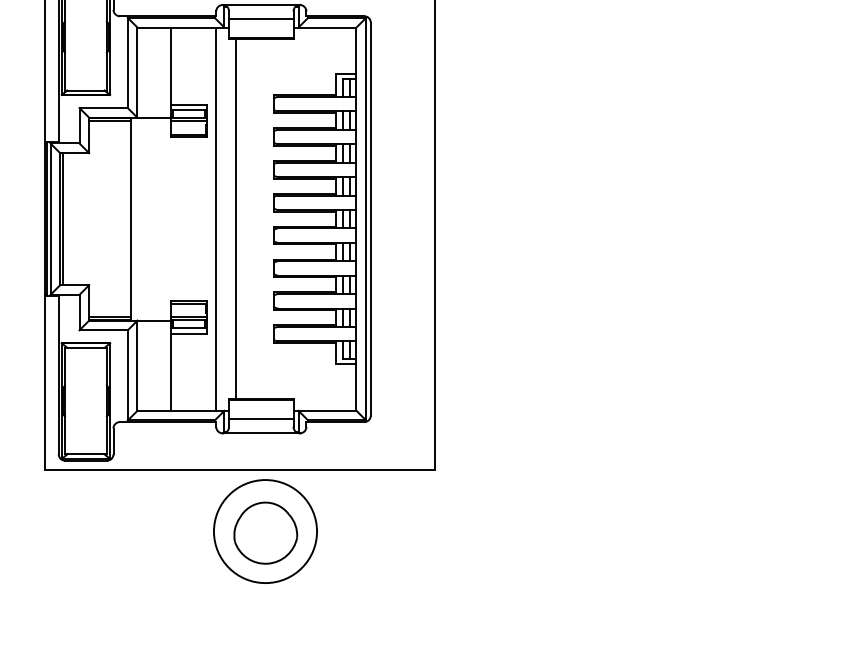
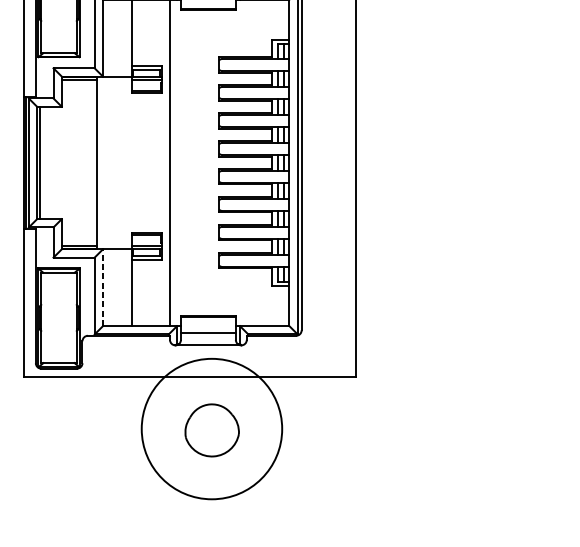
line: (235, 218) -> (186, 162), removed
line: (137, 365) -> (102, 287), solid -> dashed
circle: (265, 531) -> (211, 429), size x1.6

